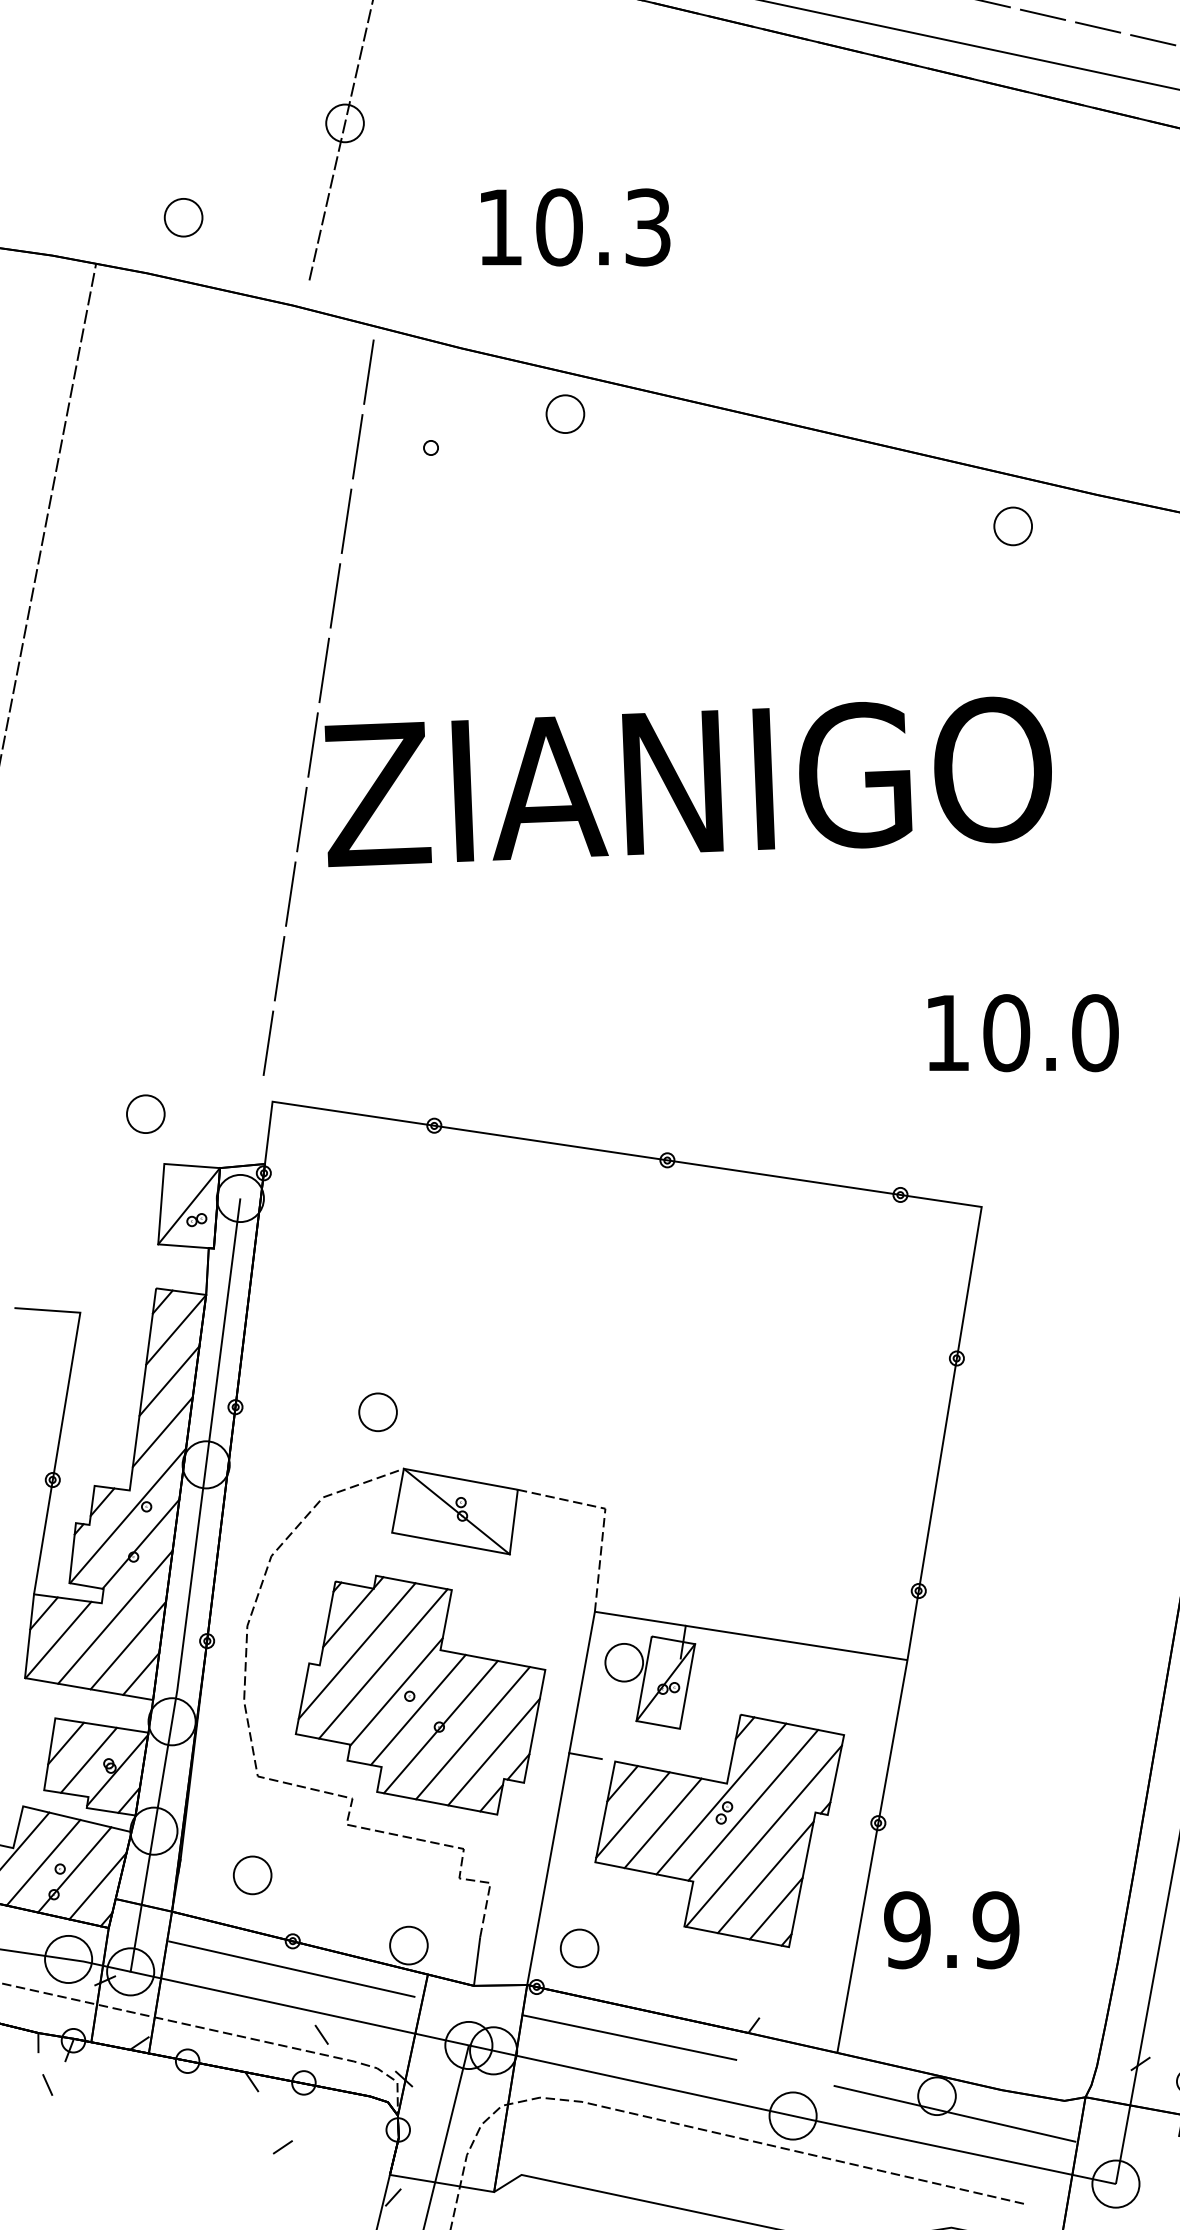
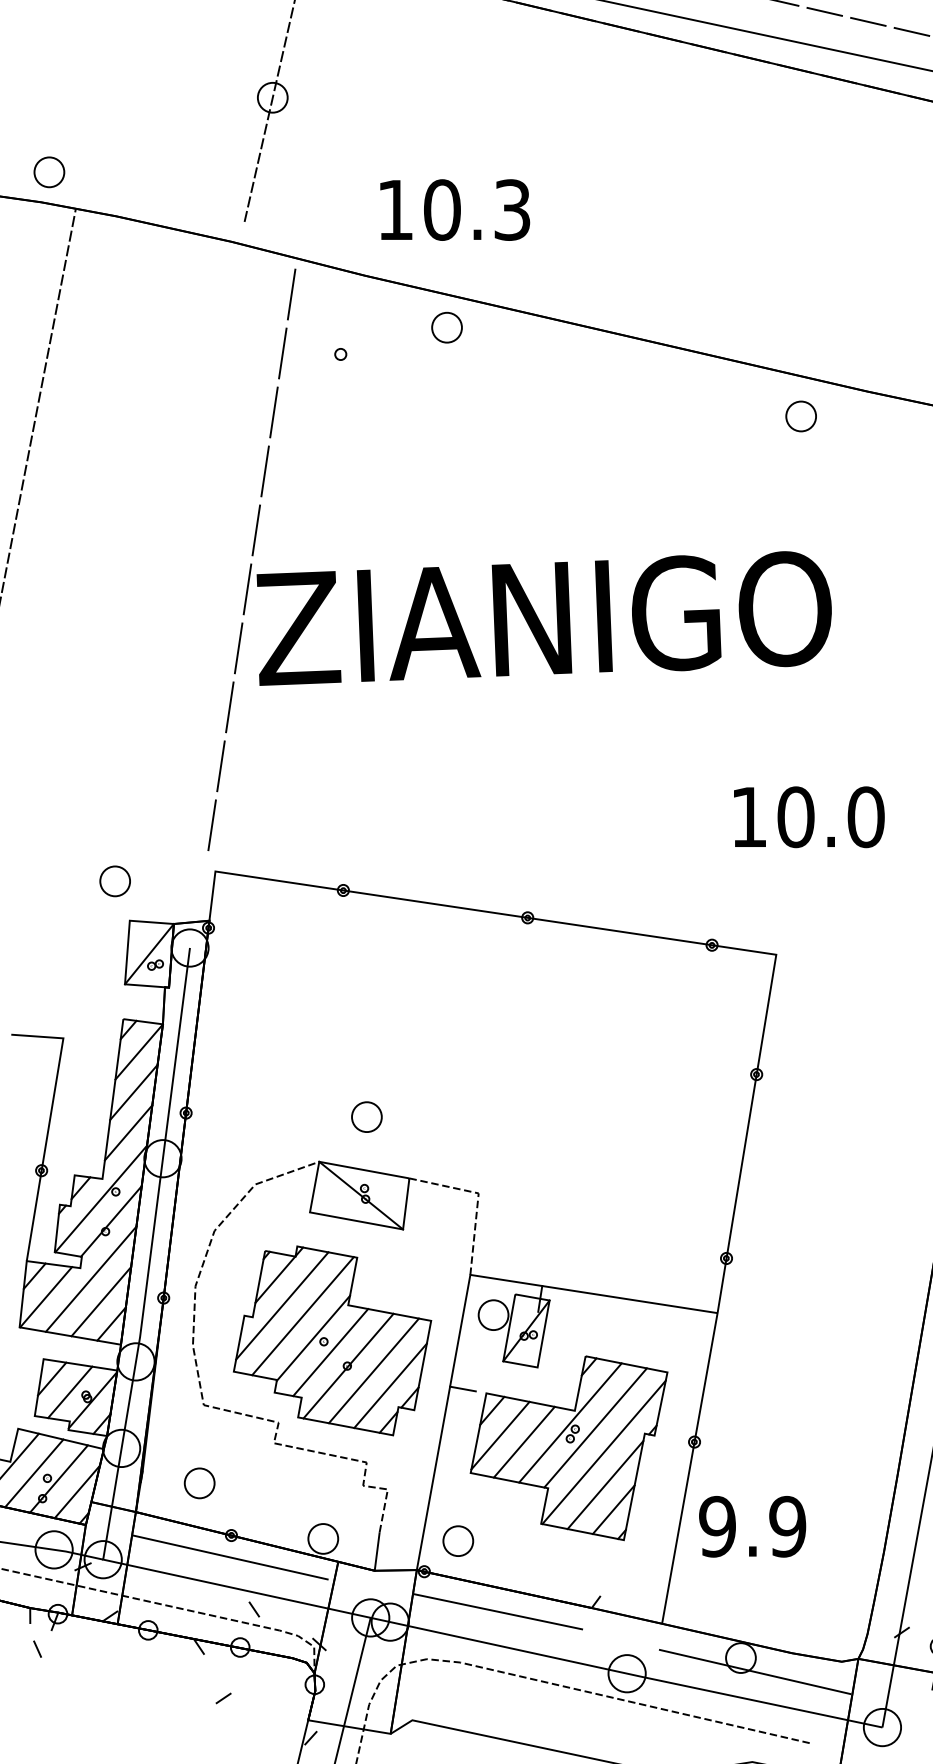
part: (183, 217) -> (49, 172), moved
text: (575, 227) -> (455, 210), moved
part: (377, 1412) -> (366, 1117), moved

